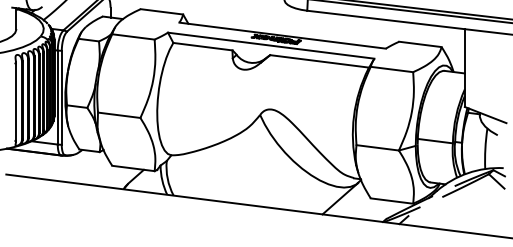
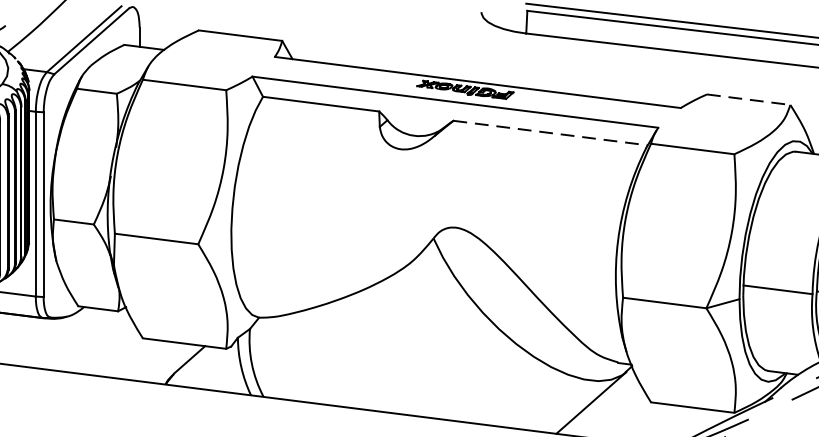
line: (420, 44) -> (748, 99), solid -> dashed
line: (319, 61) -> (550, 133), solid -> dashed

